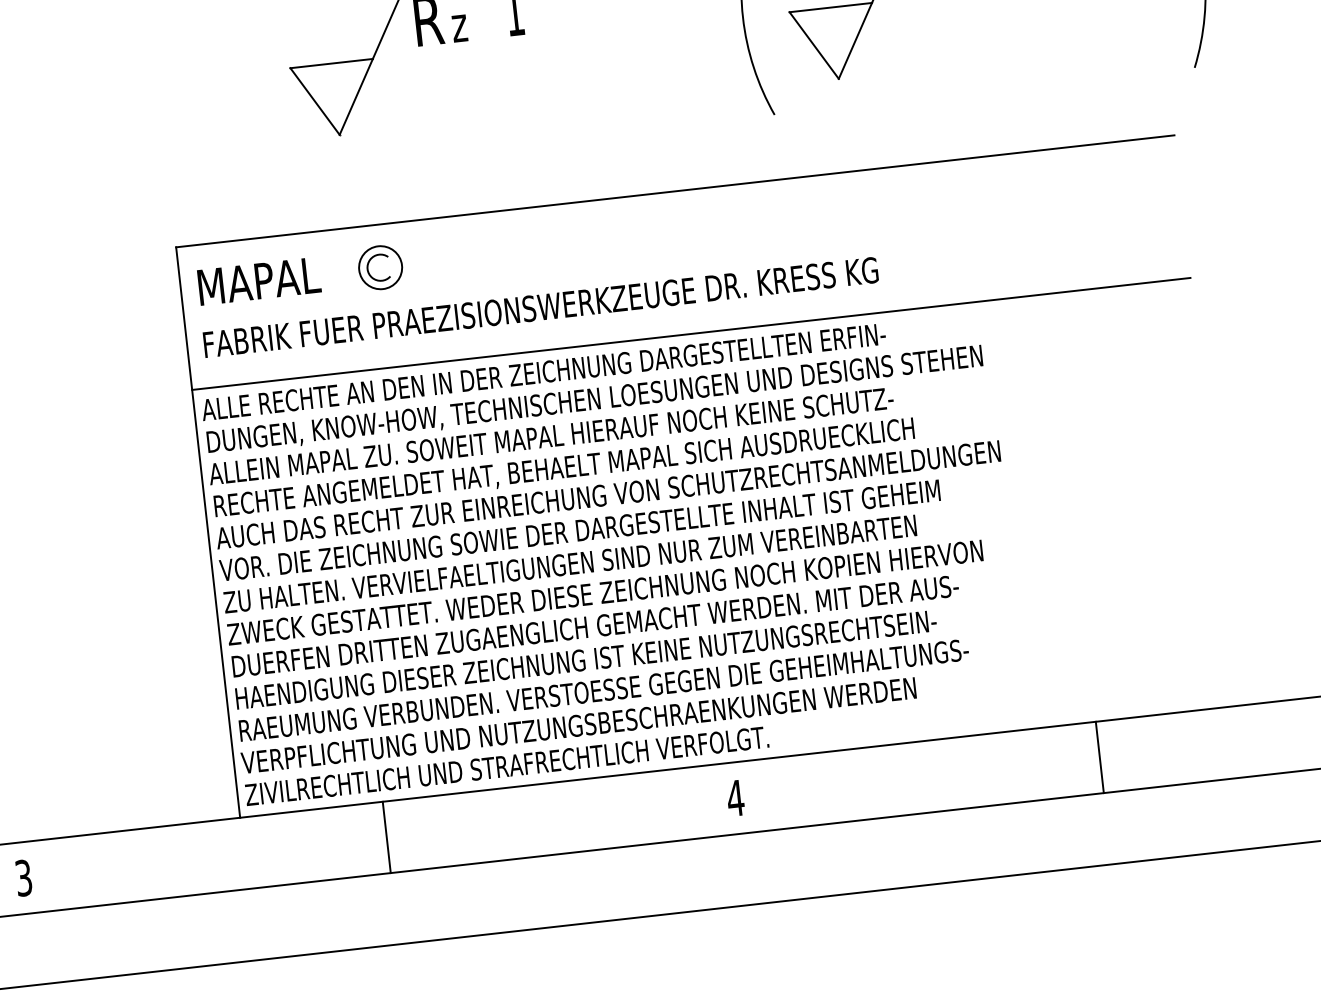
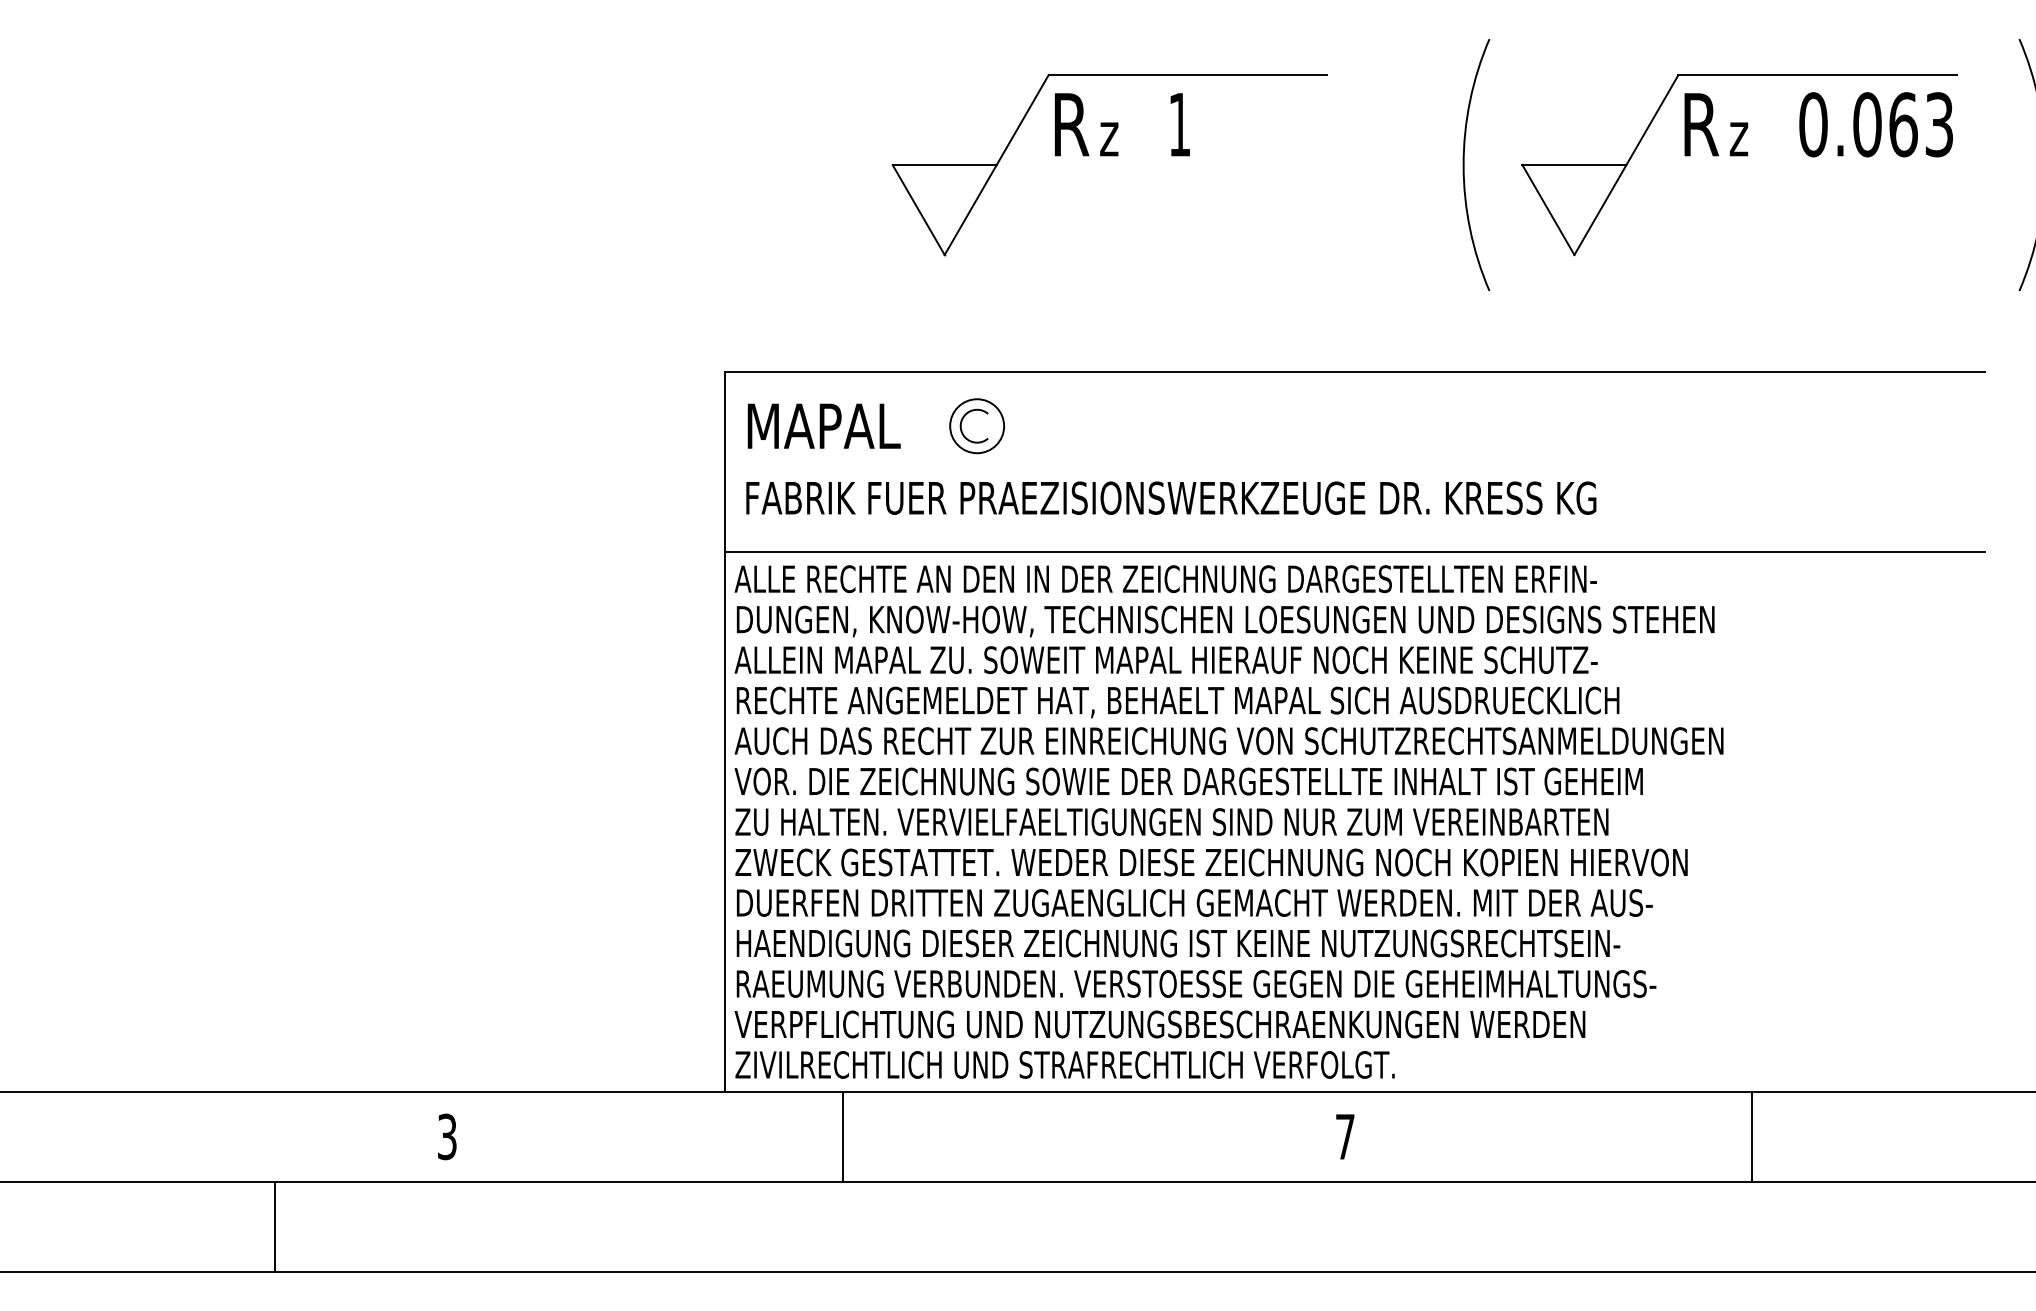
line: (1099, 757) -> (1751, 1136), moved
text: (735, 797) -> (1345, 1136), 4 -> 7
line: (386, 837) -> (843, 1136), moved

